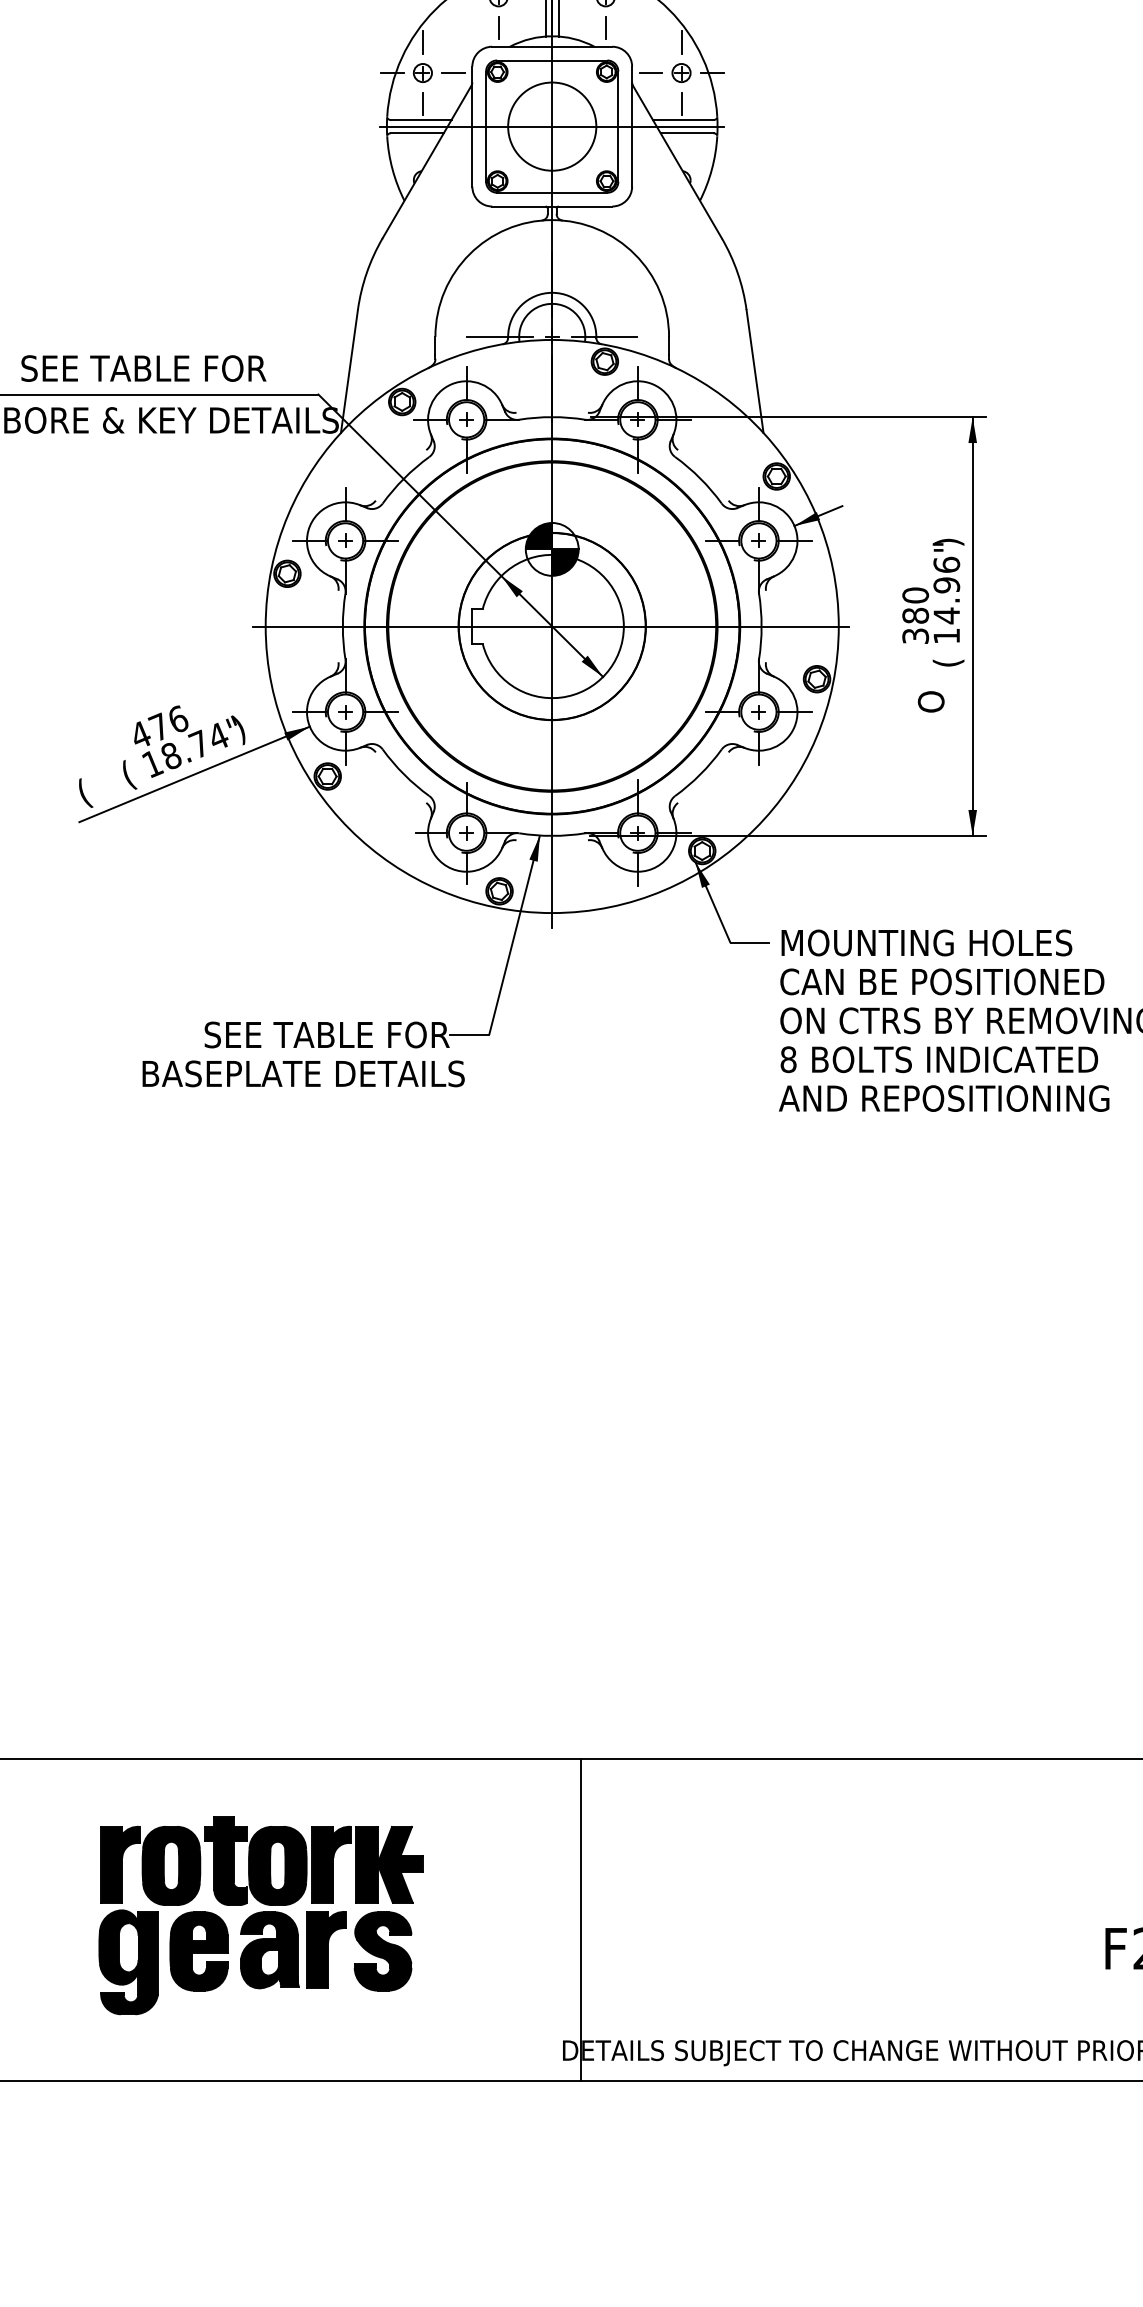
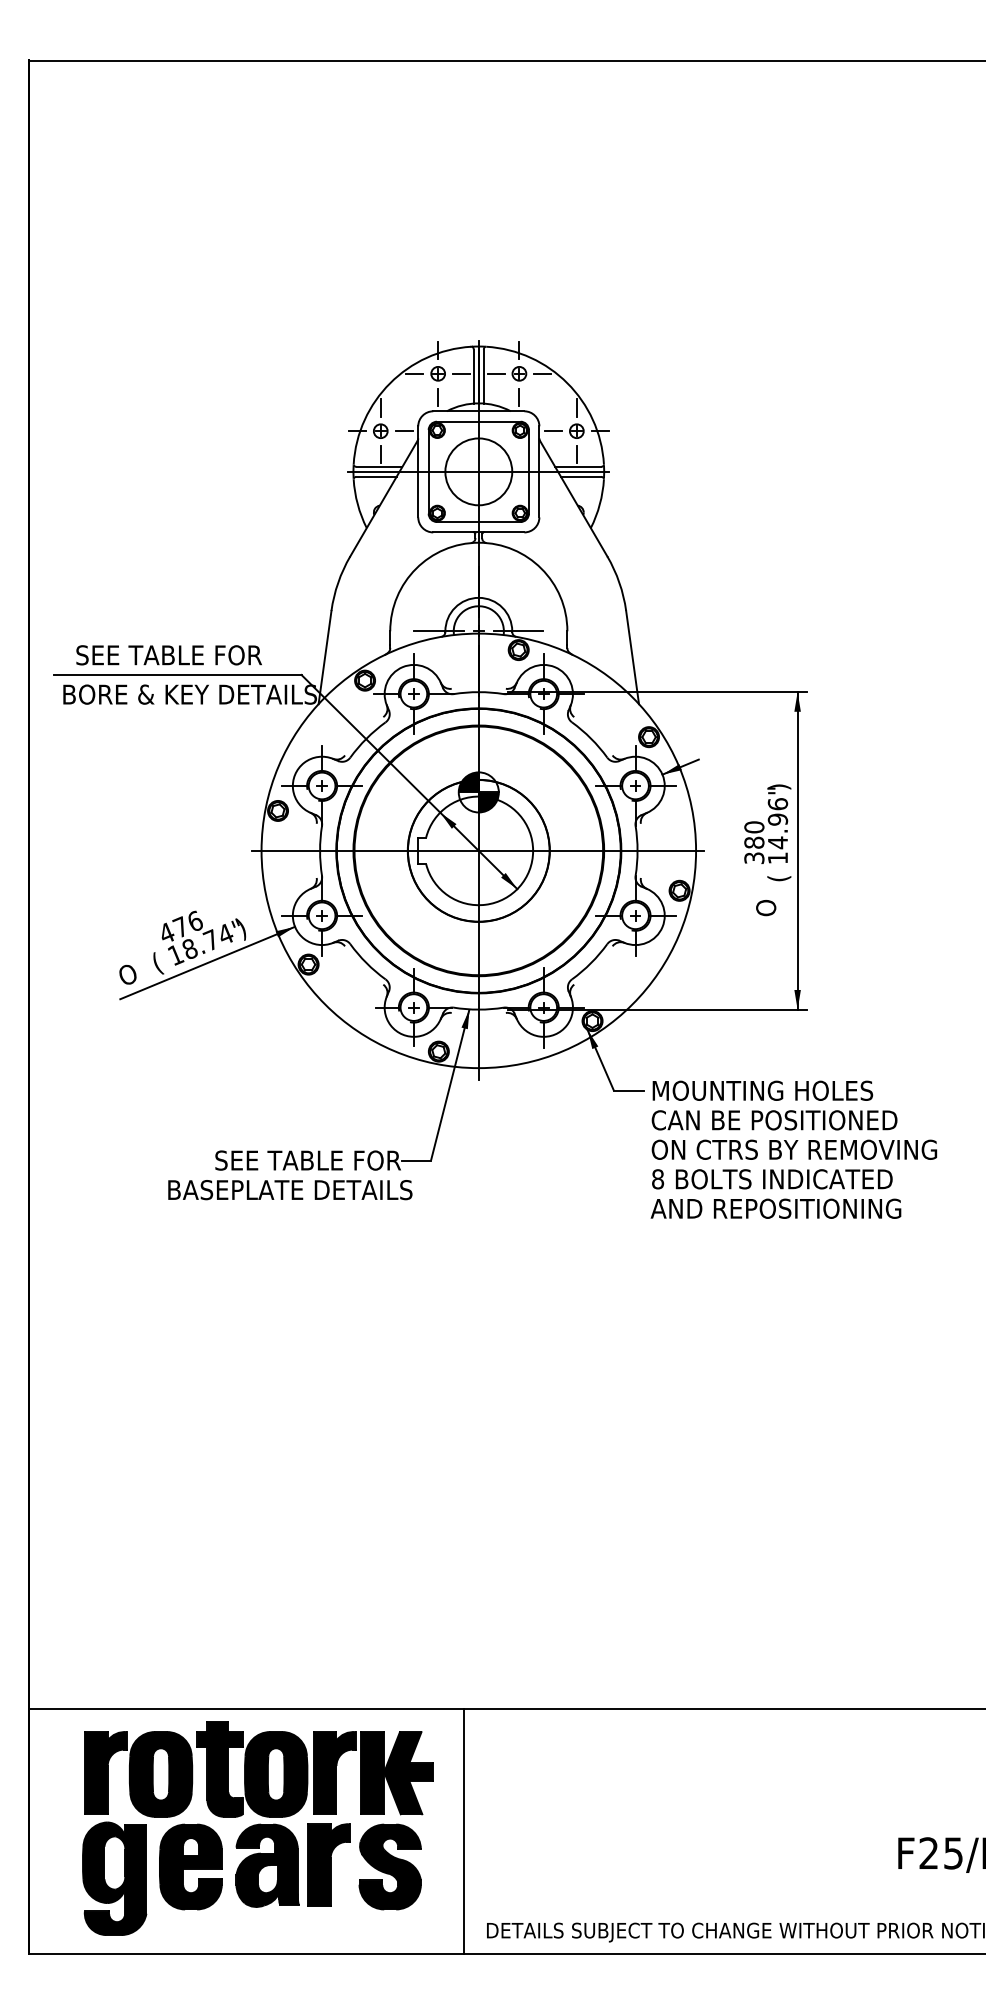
text: (88, 792) -> (127, 976), ( -> O
part: (260, 1915) -> (257, 1828), size x1.43
line: (580, 1919) -> (464, 1831), moved

